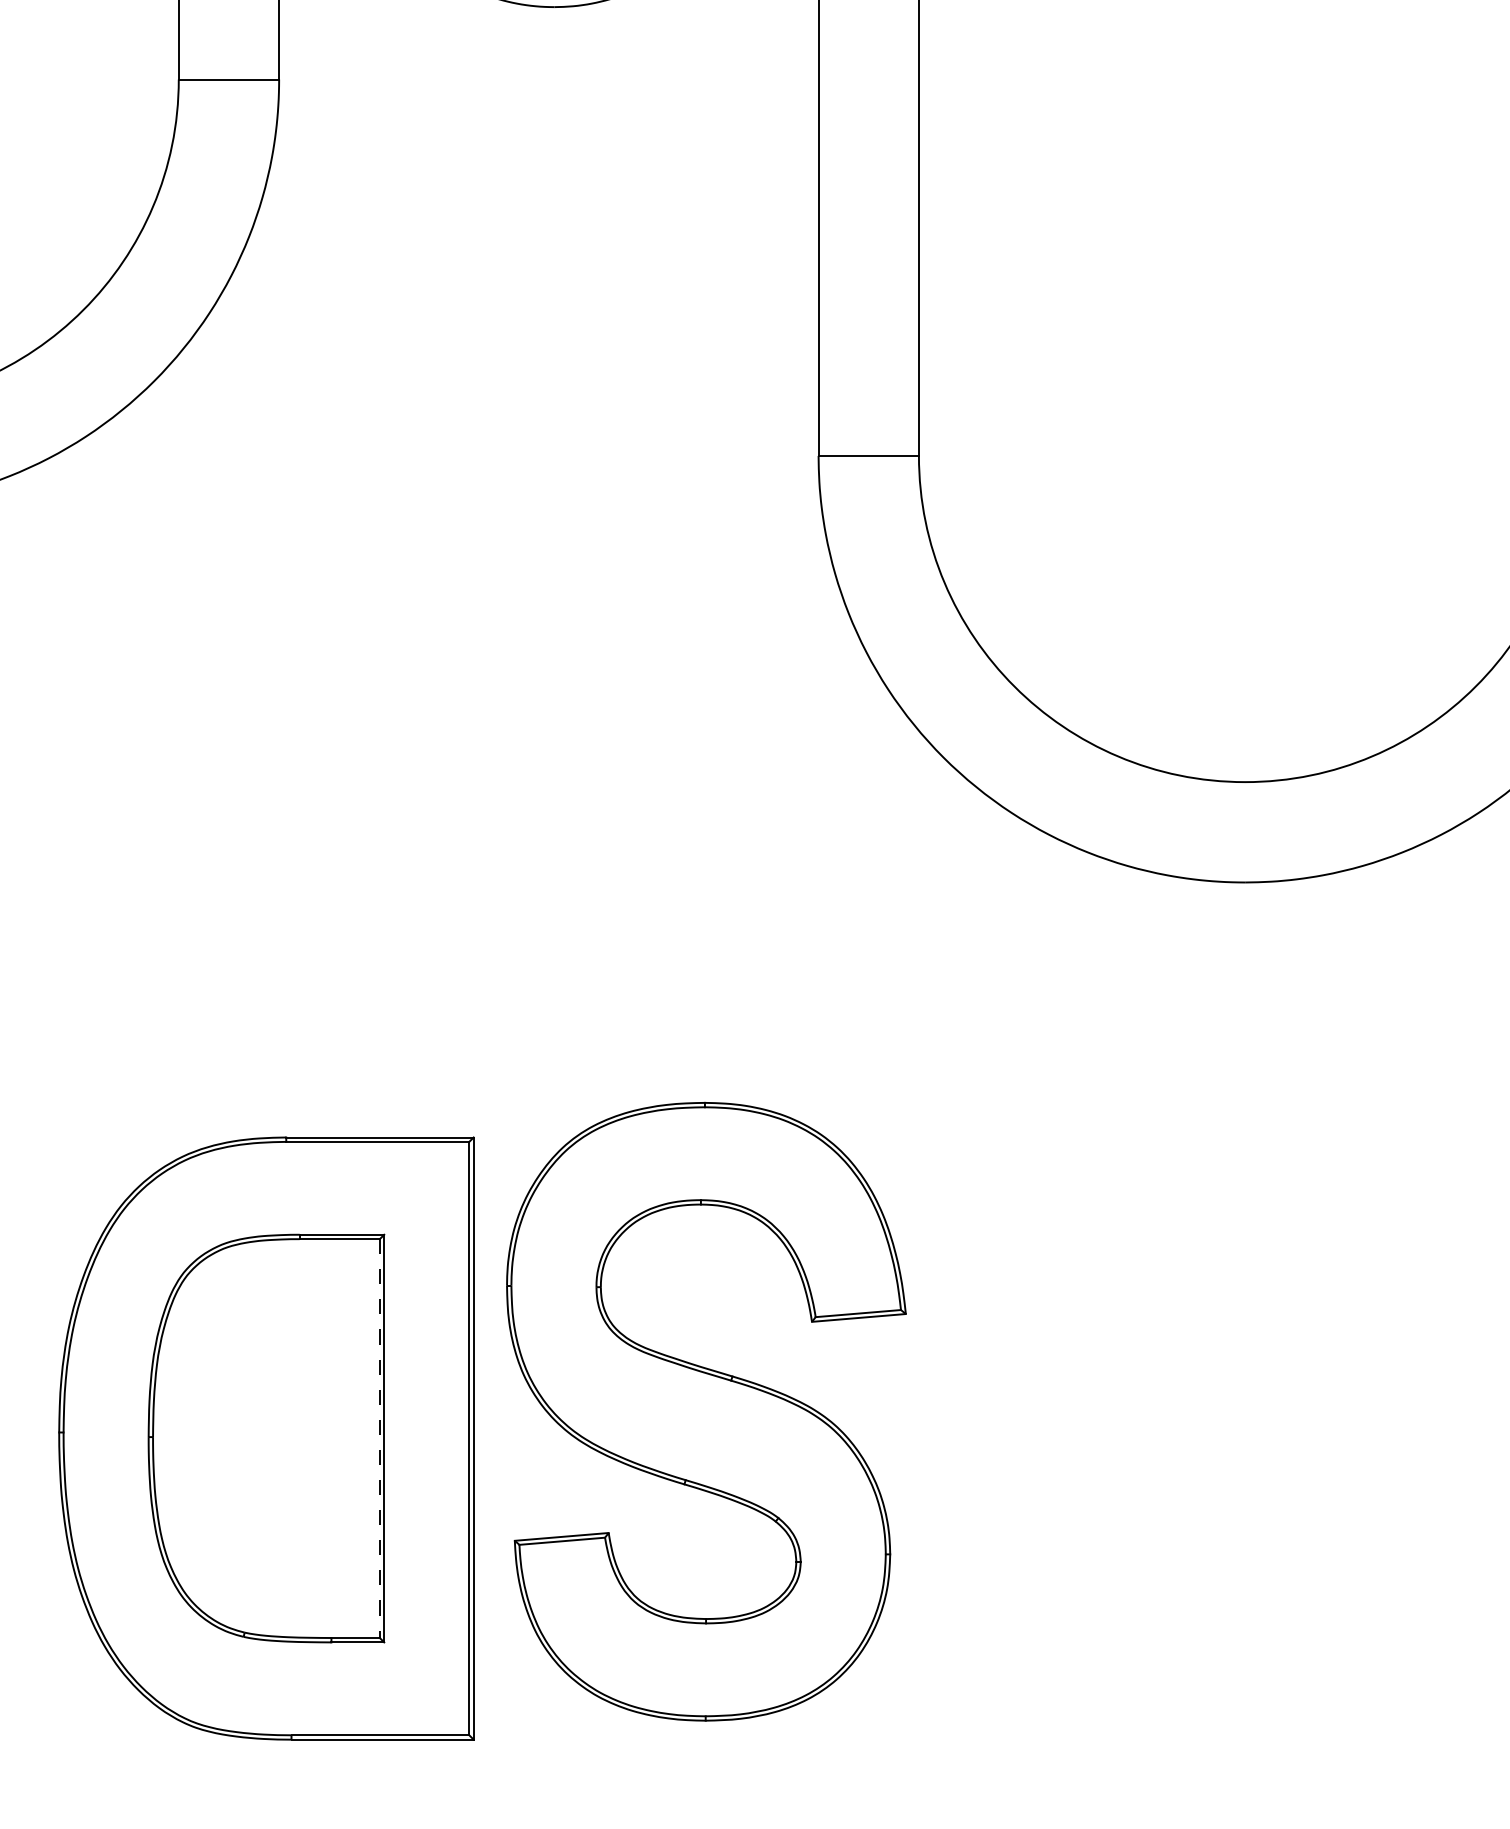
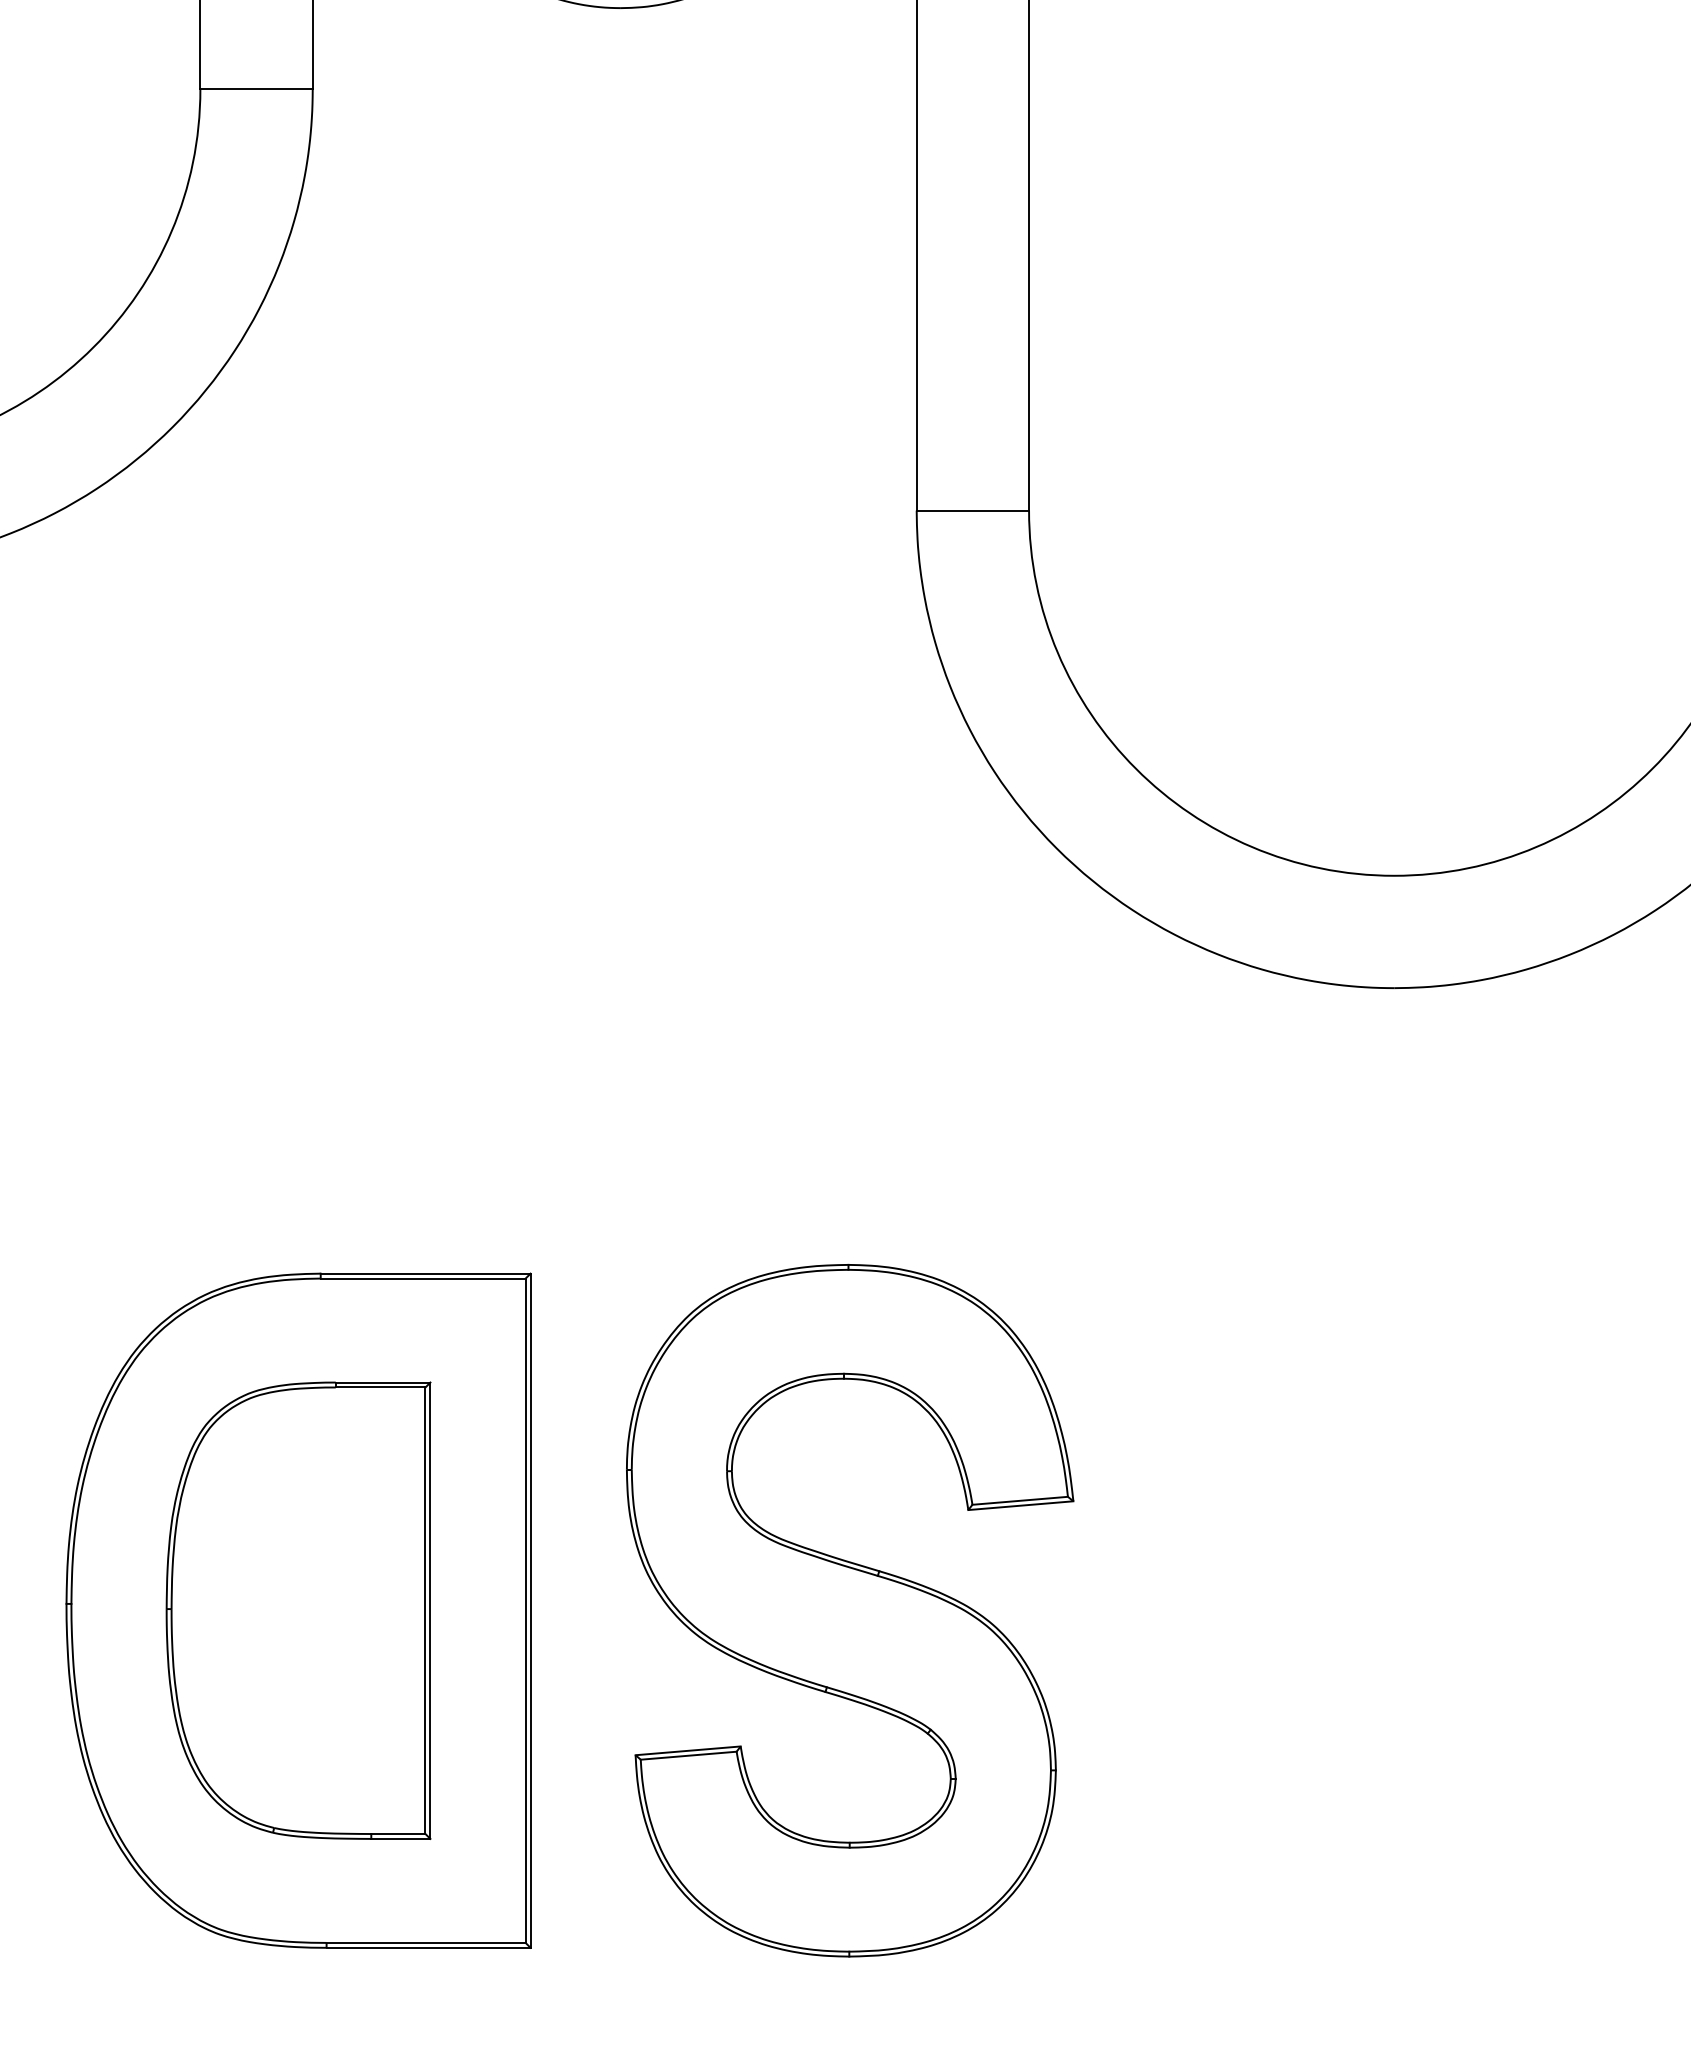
part: (706, 1411) -> (850, 1610), moved
line: (379, 1439) -> (425, 1611), dashed -> solid

